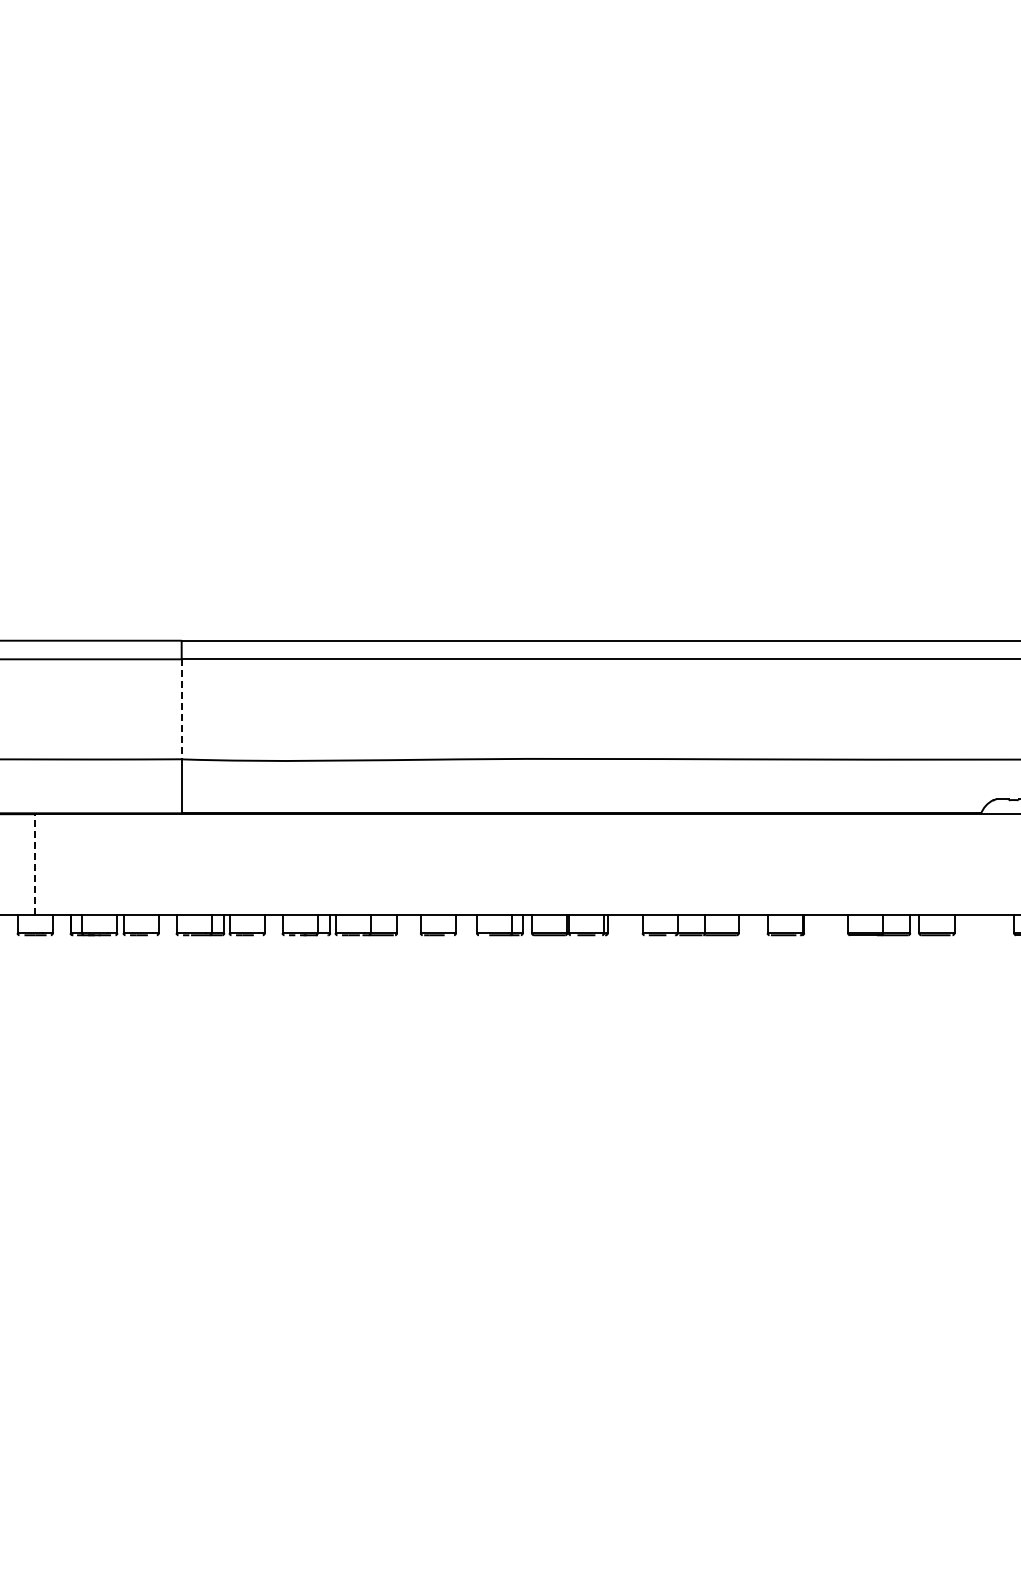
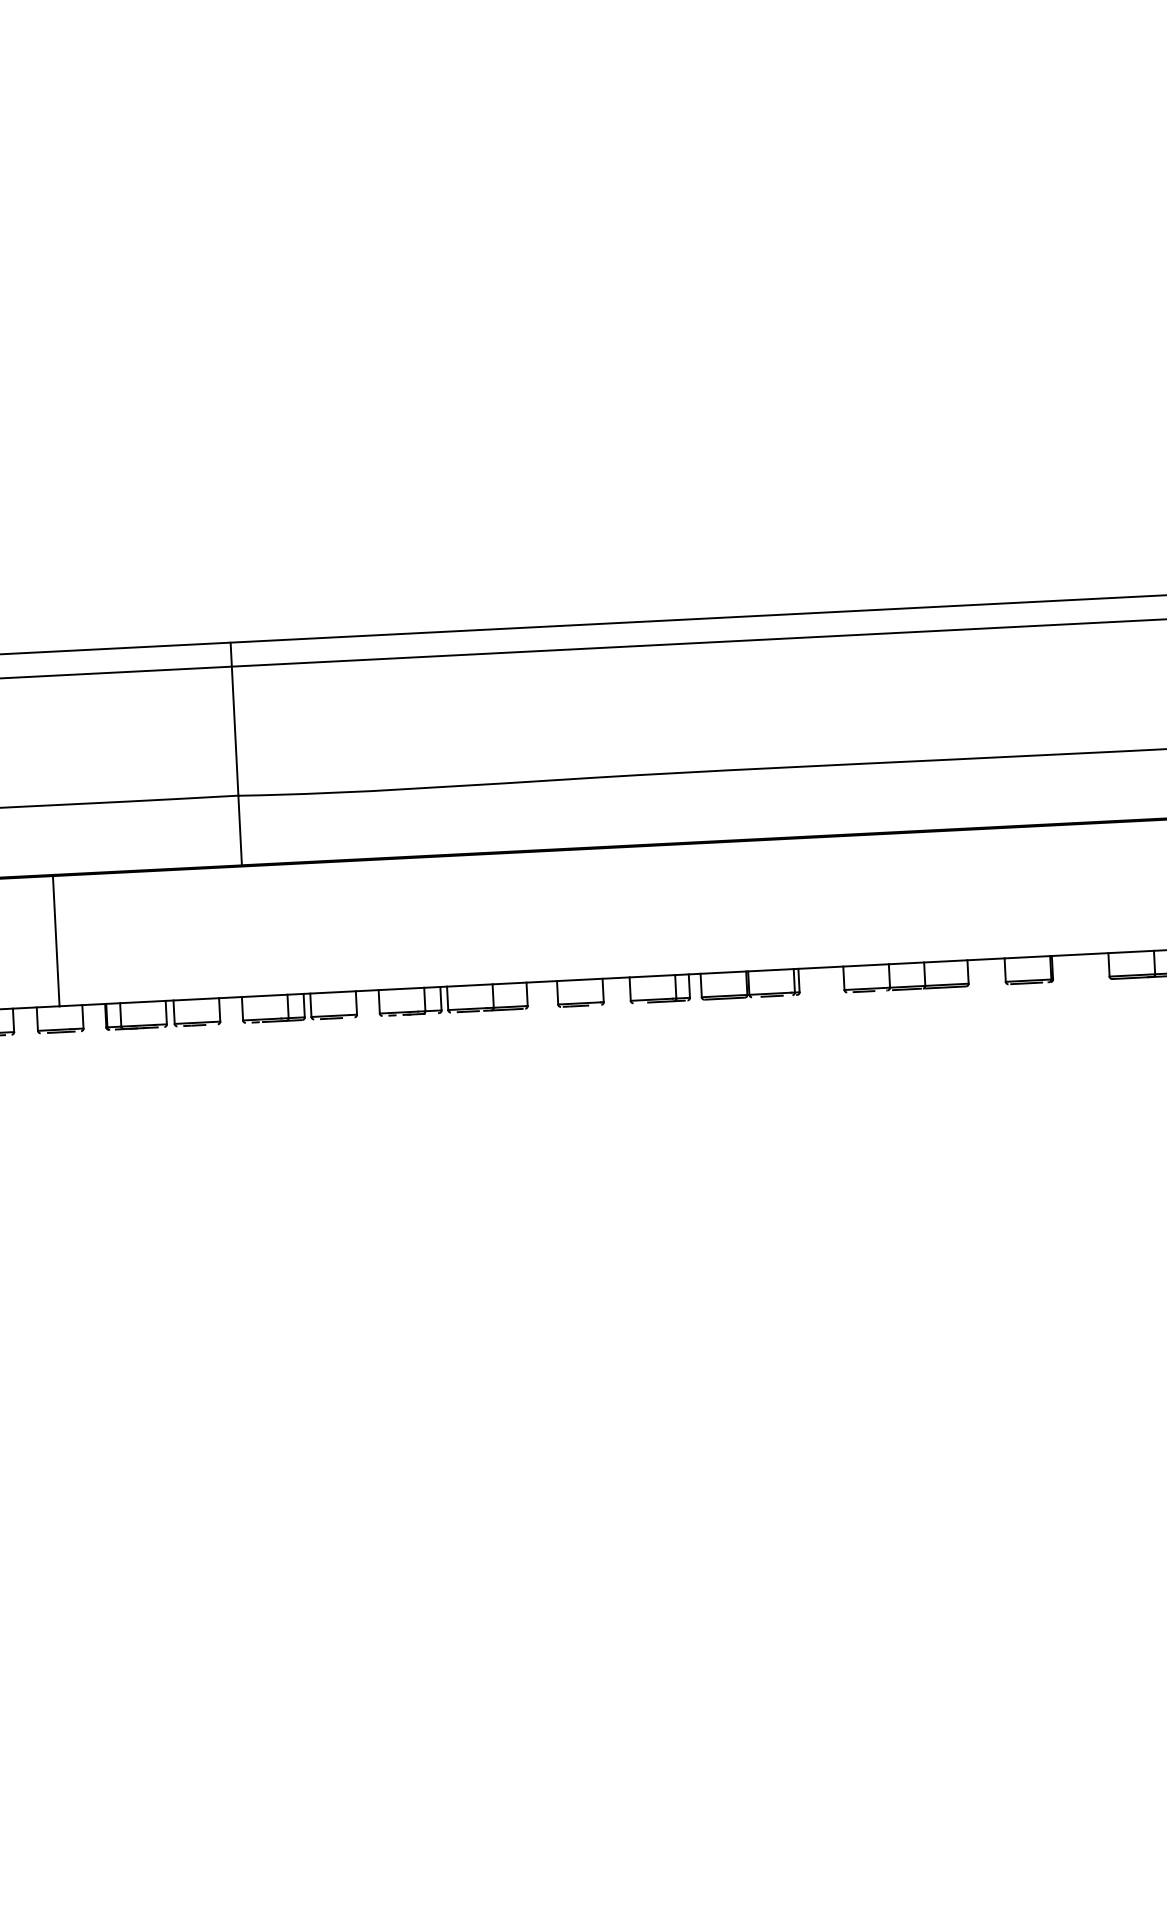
line: (181, 709) -> (234, 731), dashed -> solid
line: (35, 864) -> (56, 940), dashed -> solid

